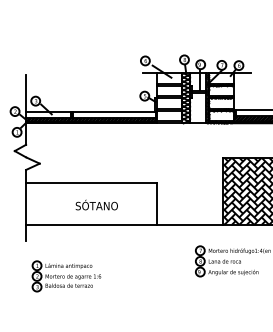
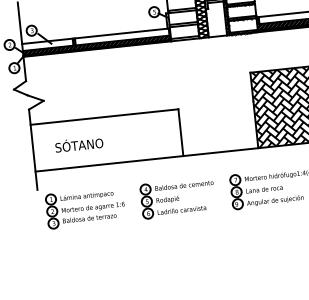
text: (96, 204) -> (78, 143), moved
part: (147, 261) -> (176, 198), added
part: (66, 276) -> (85, 208), moved

